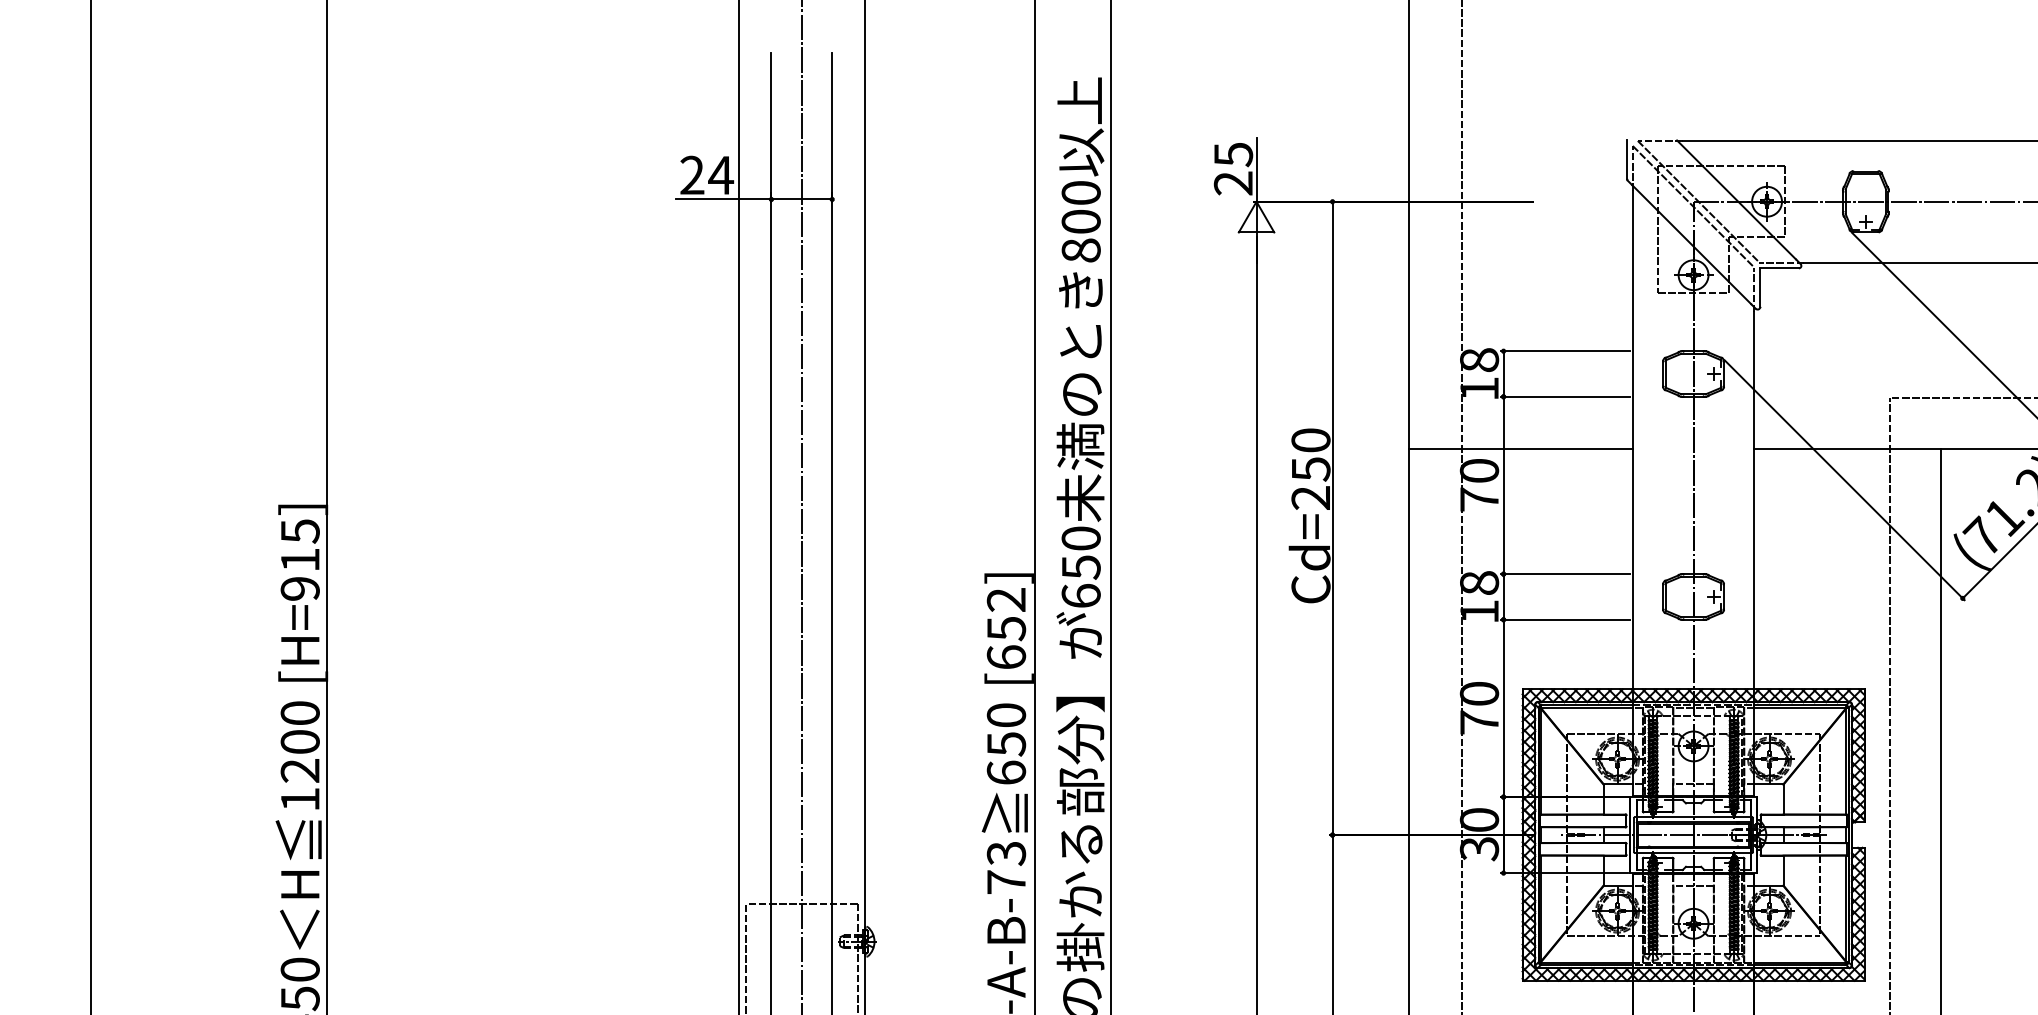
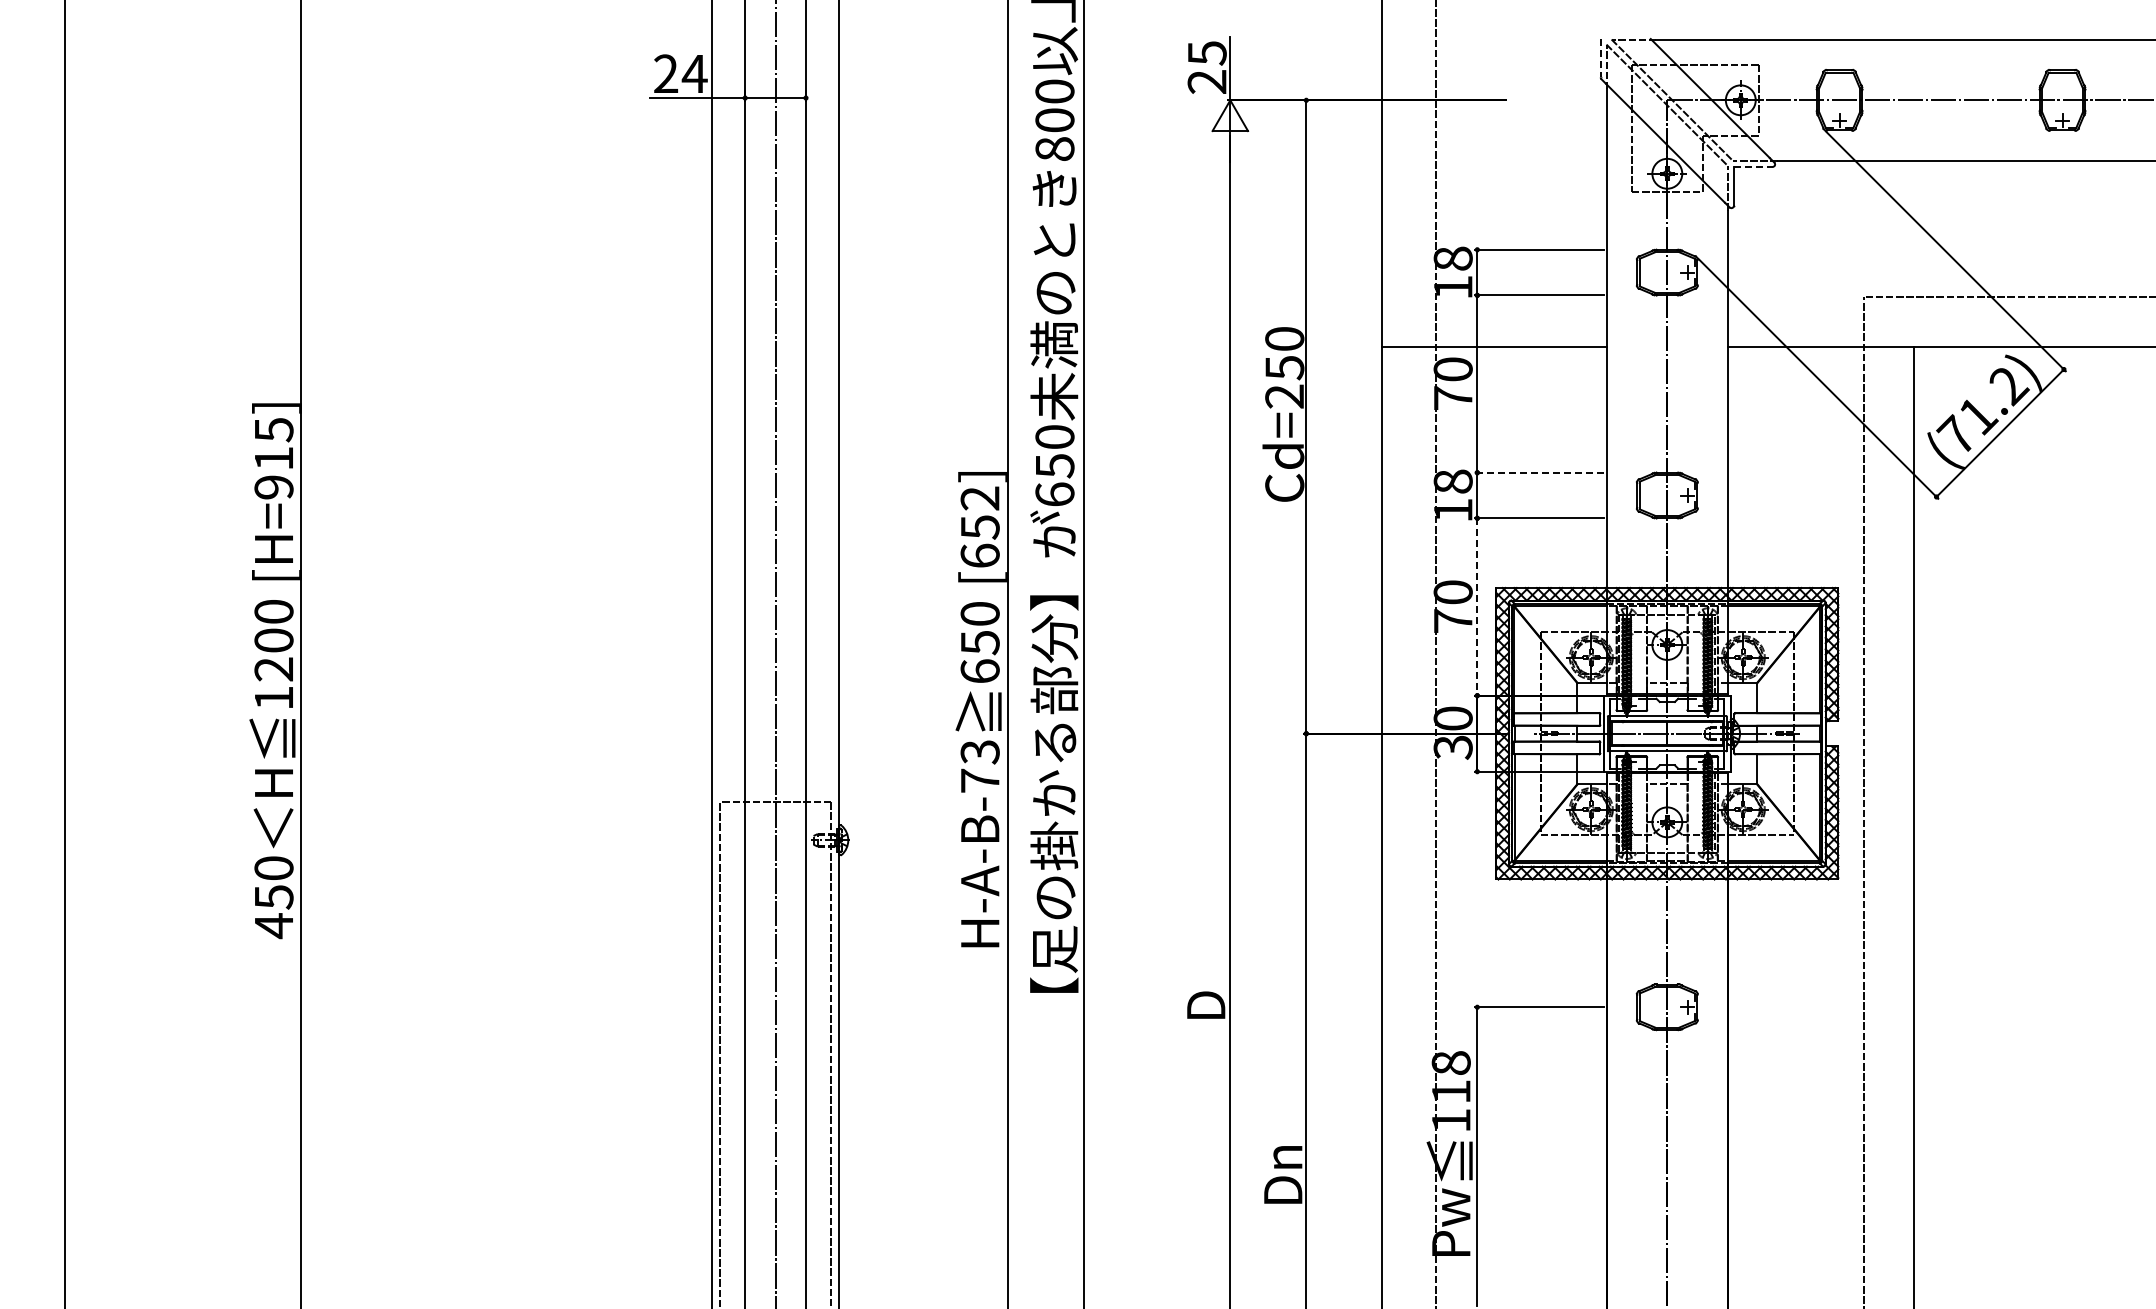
line: (1626, 159) -> (1600, 58), solid -> dashed
line: (1779, 267) -> (1753, 166), solid -> dashed
line: (1565, 573) -> (1539, 472), solid -> dashed
line: (1503, 708) -> (1477, 607), solid -> dashed

